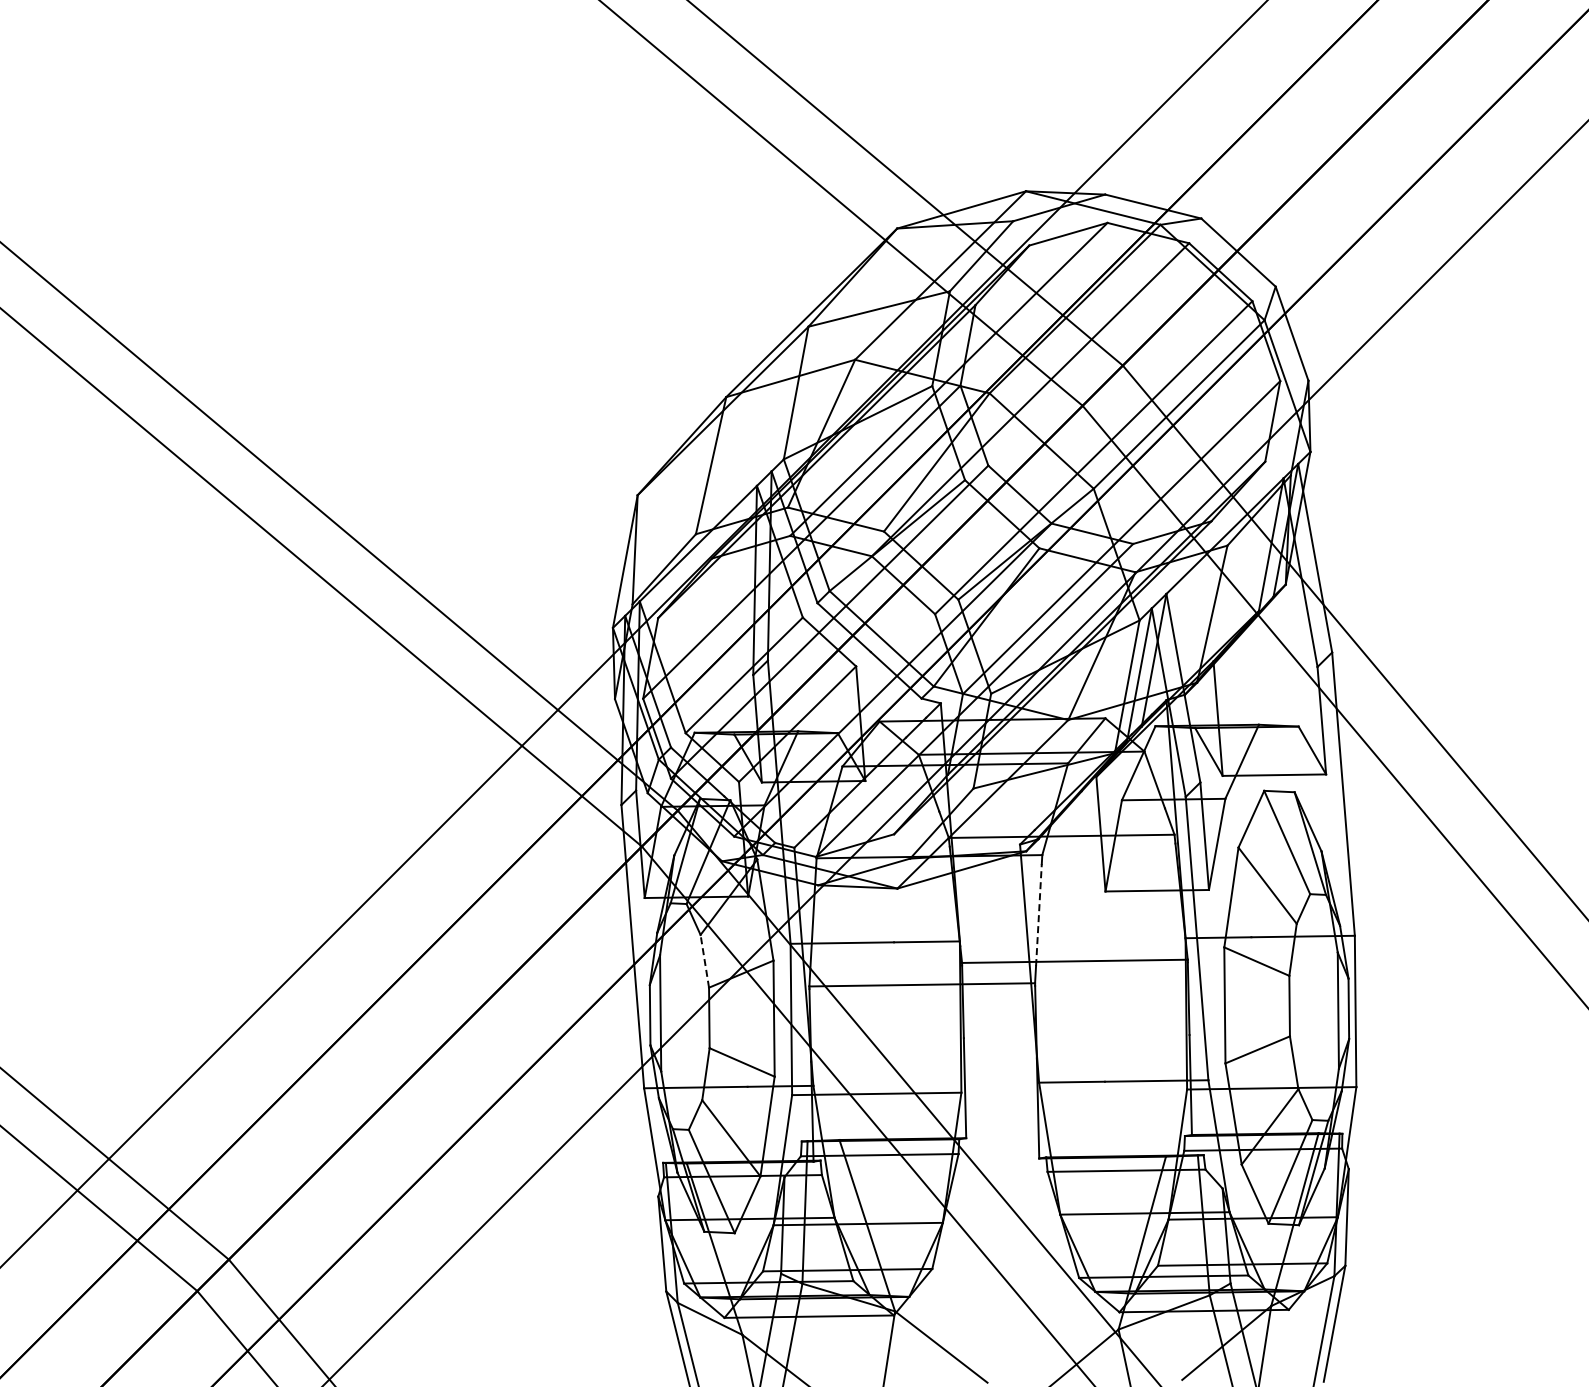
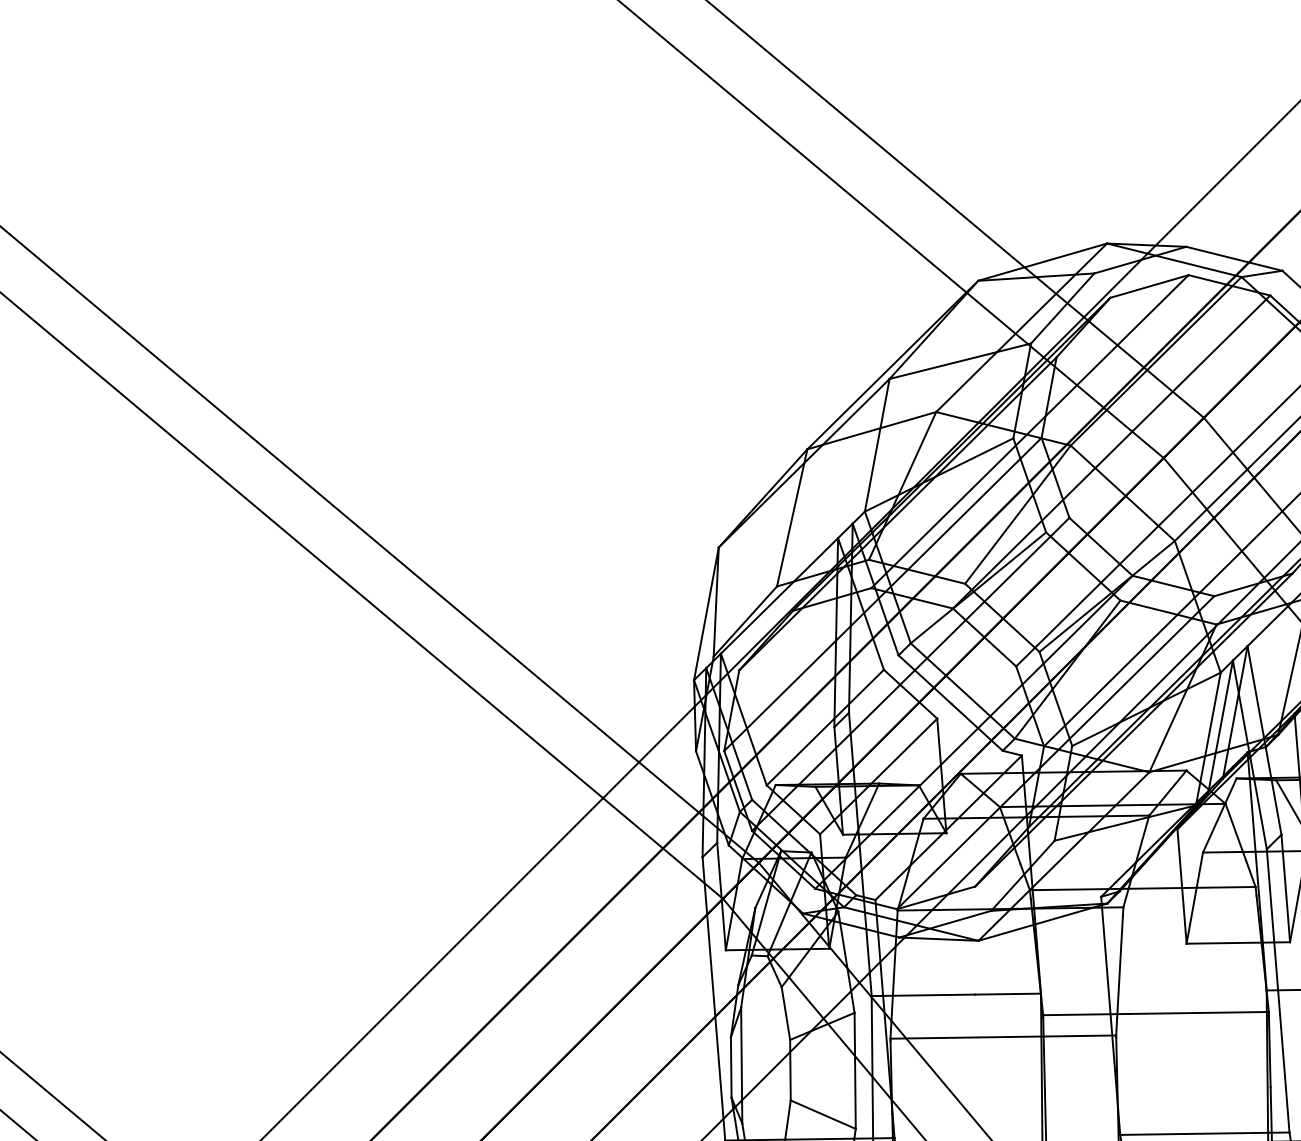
line: (1038, 914) -> (1119, 966), dashed -> solid
line: (704, 961) -> (785, 1013), dashed -> solid

